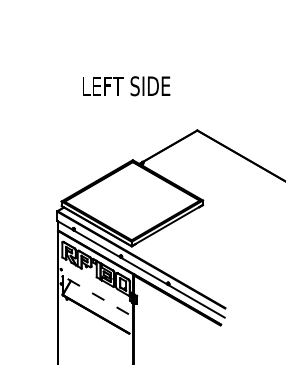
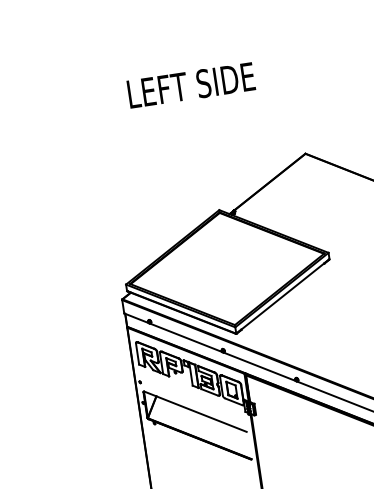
text: (126, 86) -> (191, 85), moved
line: (96, 295) -> (196, 411), dashed -> solid

